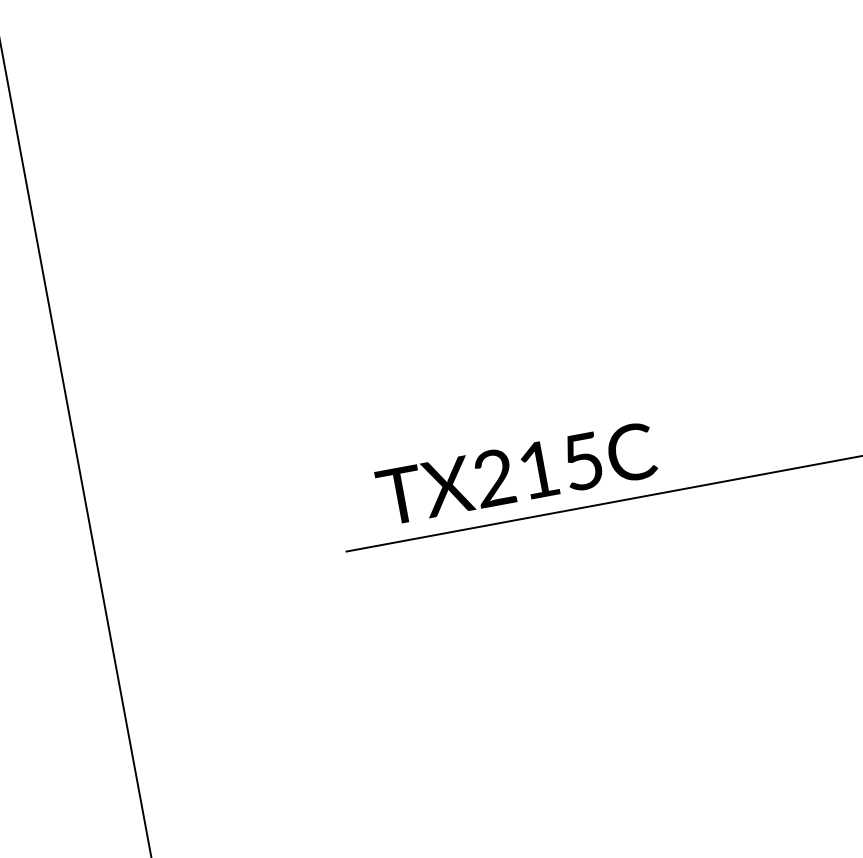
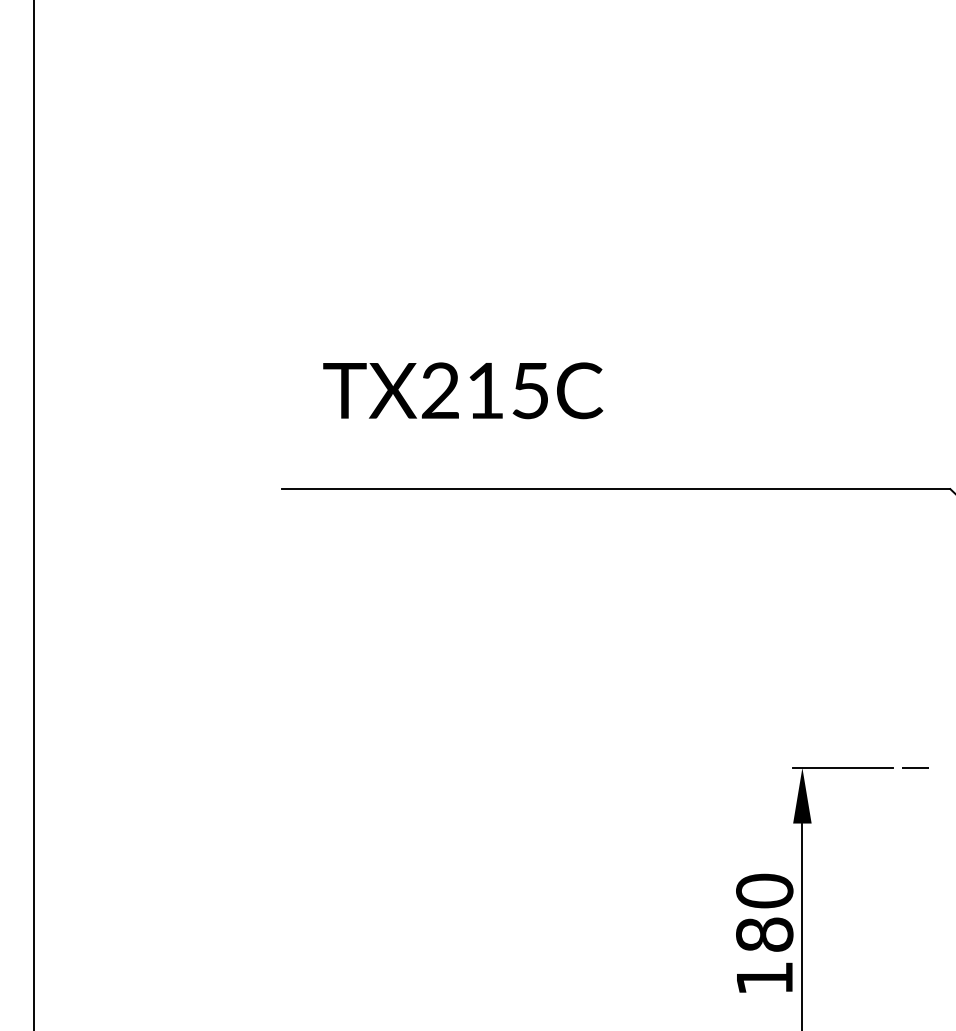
text: (517, 473) -> (463, 390), moved

